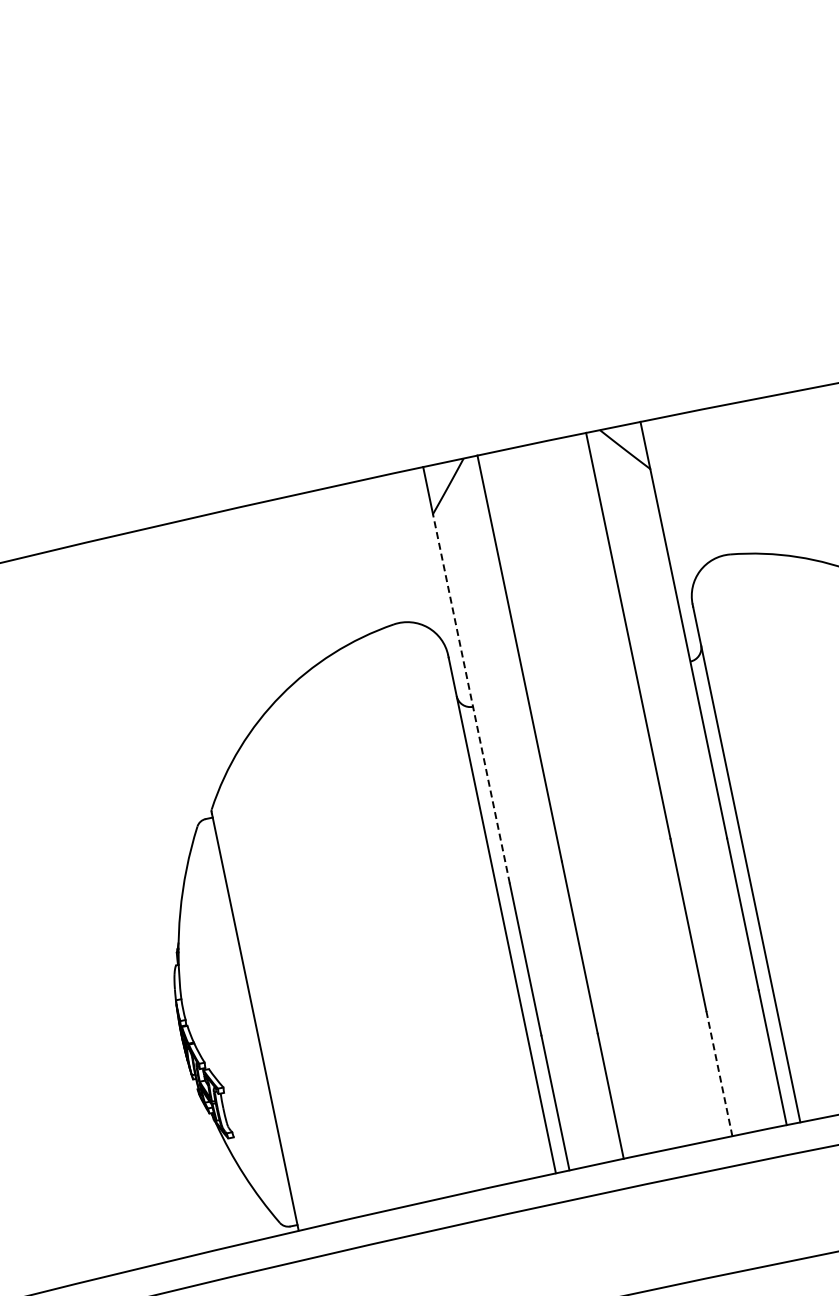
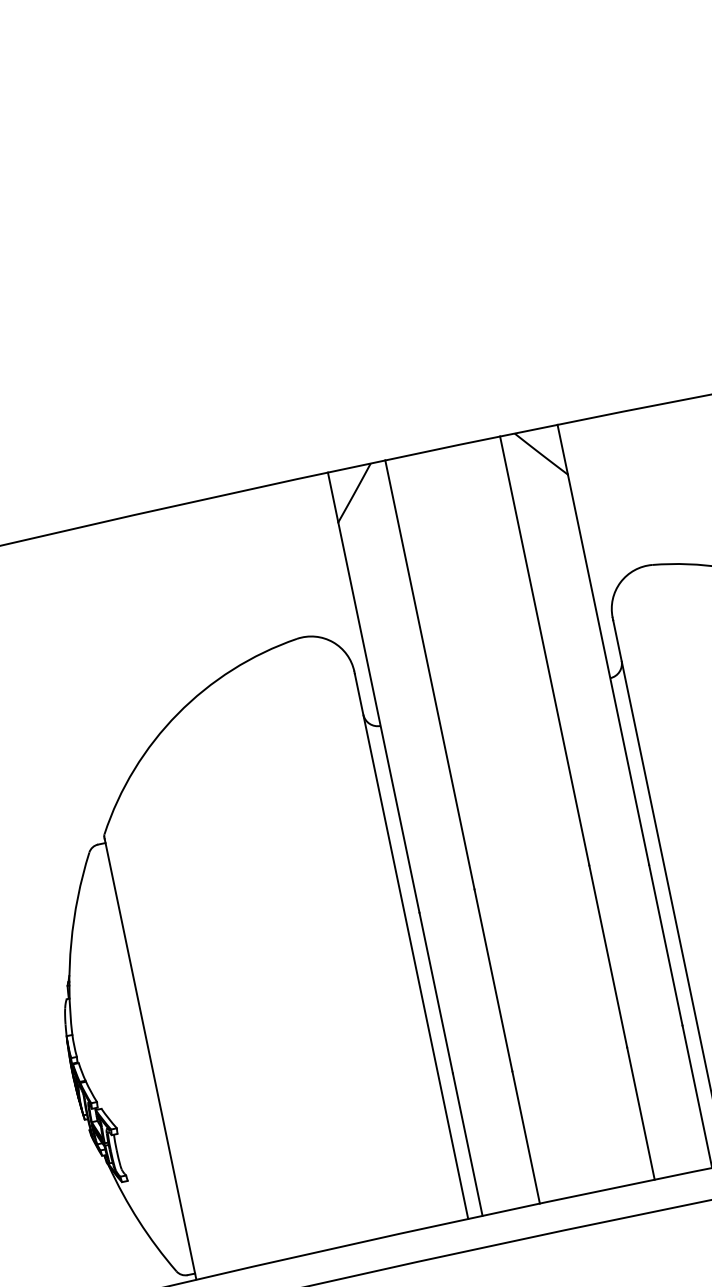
line: (471, 698) -> (378, 717), dashed -> solid
line: (719, 1073) -> (641, 1113), dashed -> solid

